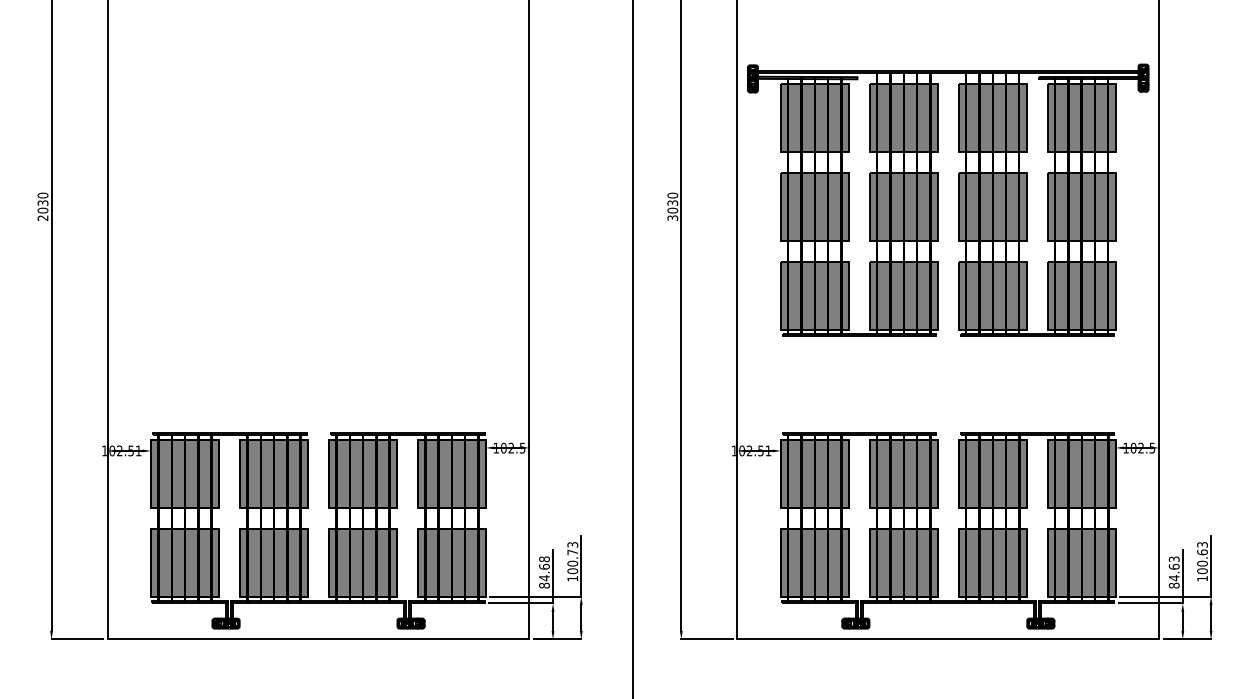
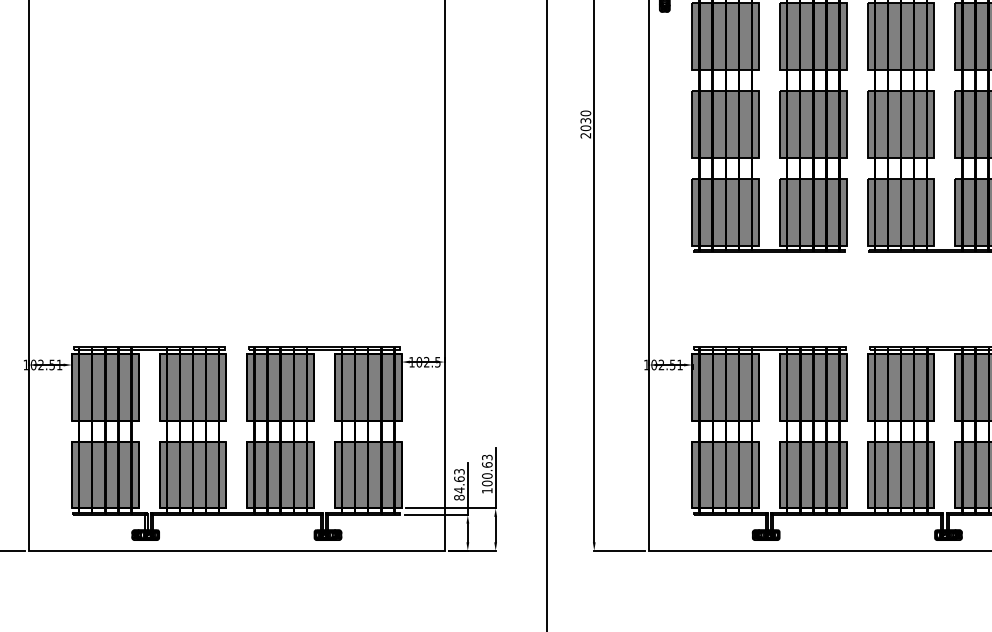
text: (673, 217) -> (586, 135), 3030 -> 2030
text: (572, 552) -> (487, 465), 100.73 -> 100.63
text: (544, 559) -> (459, 471), 84.68 -> 84.63

